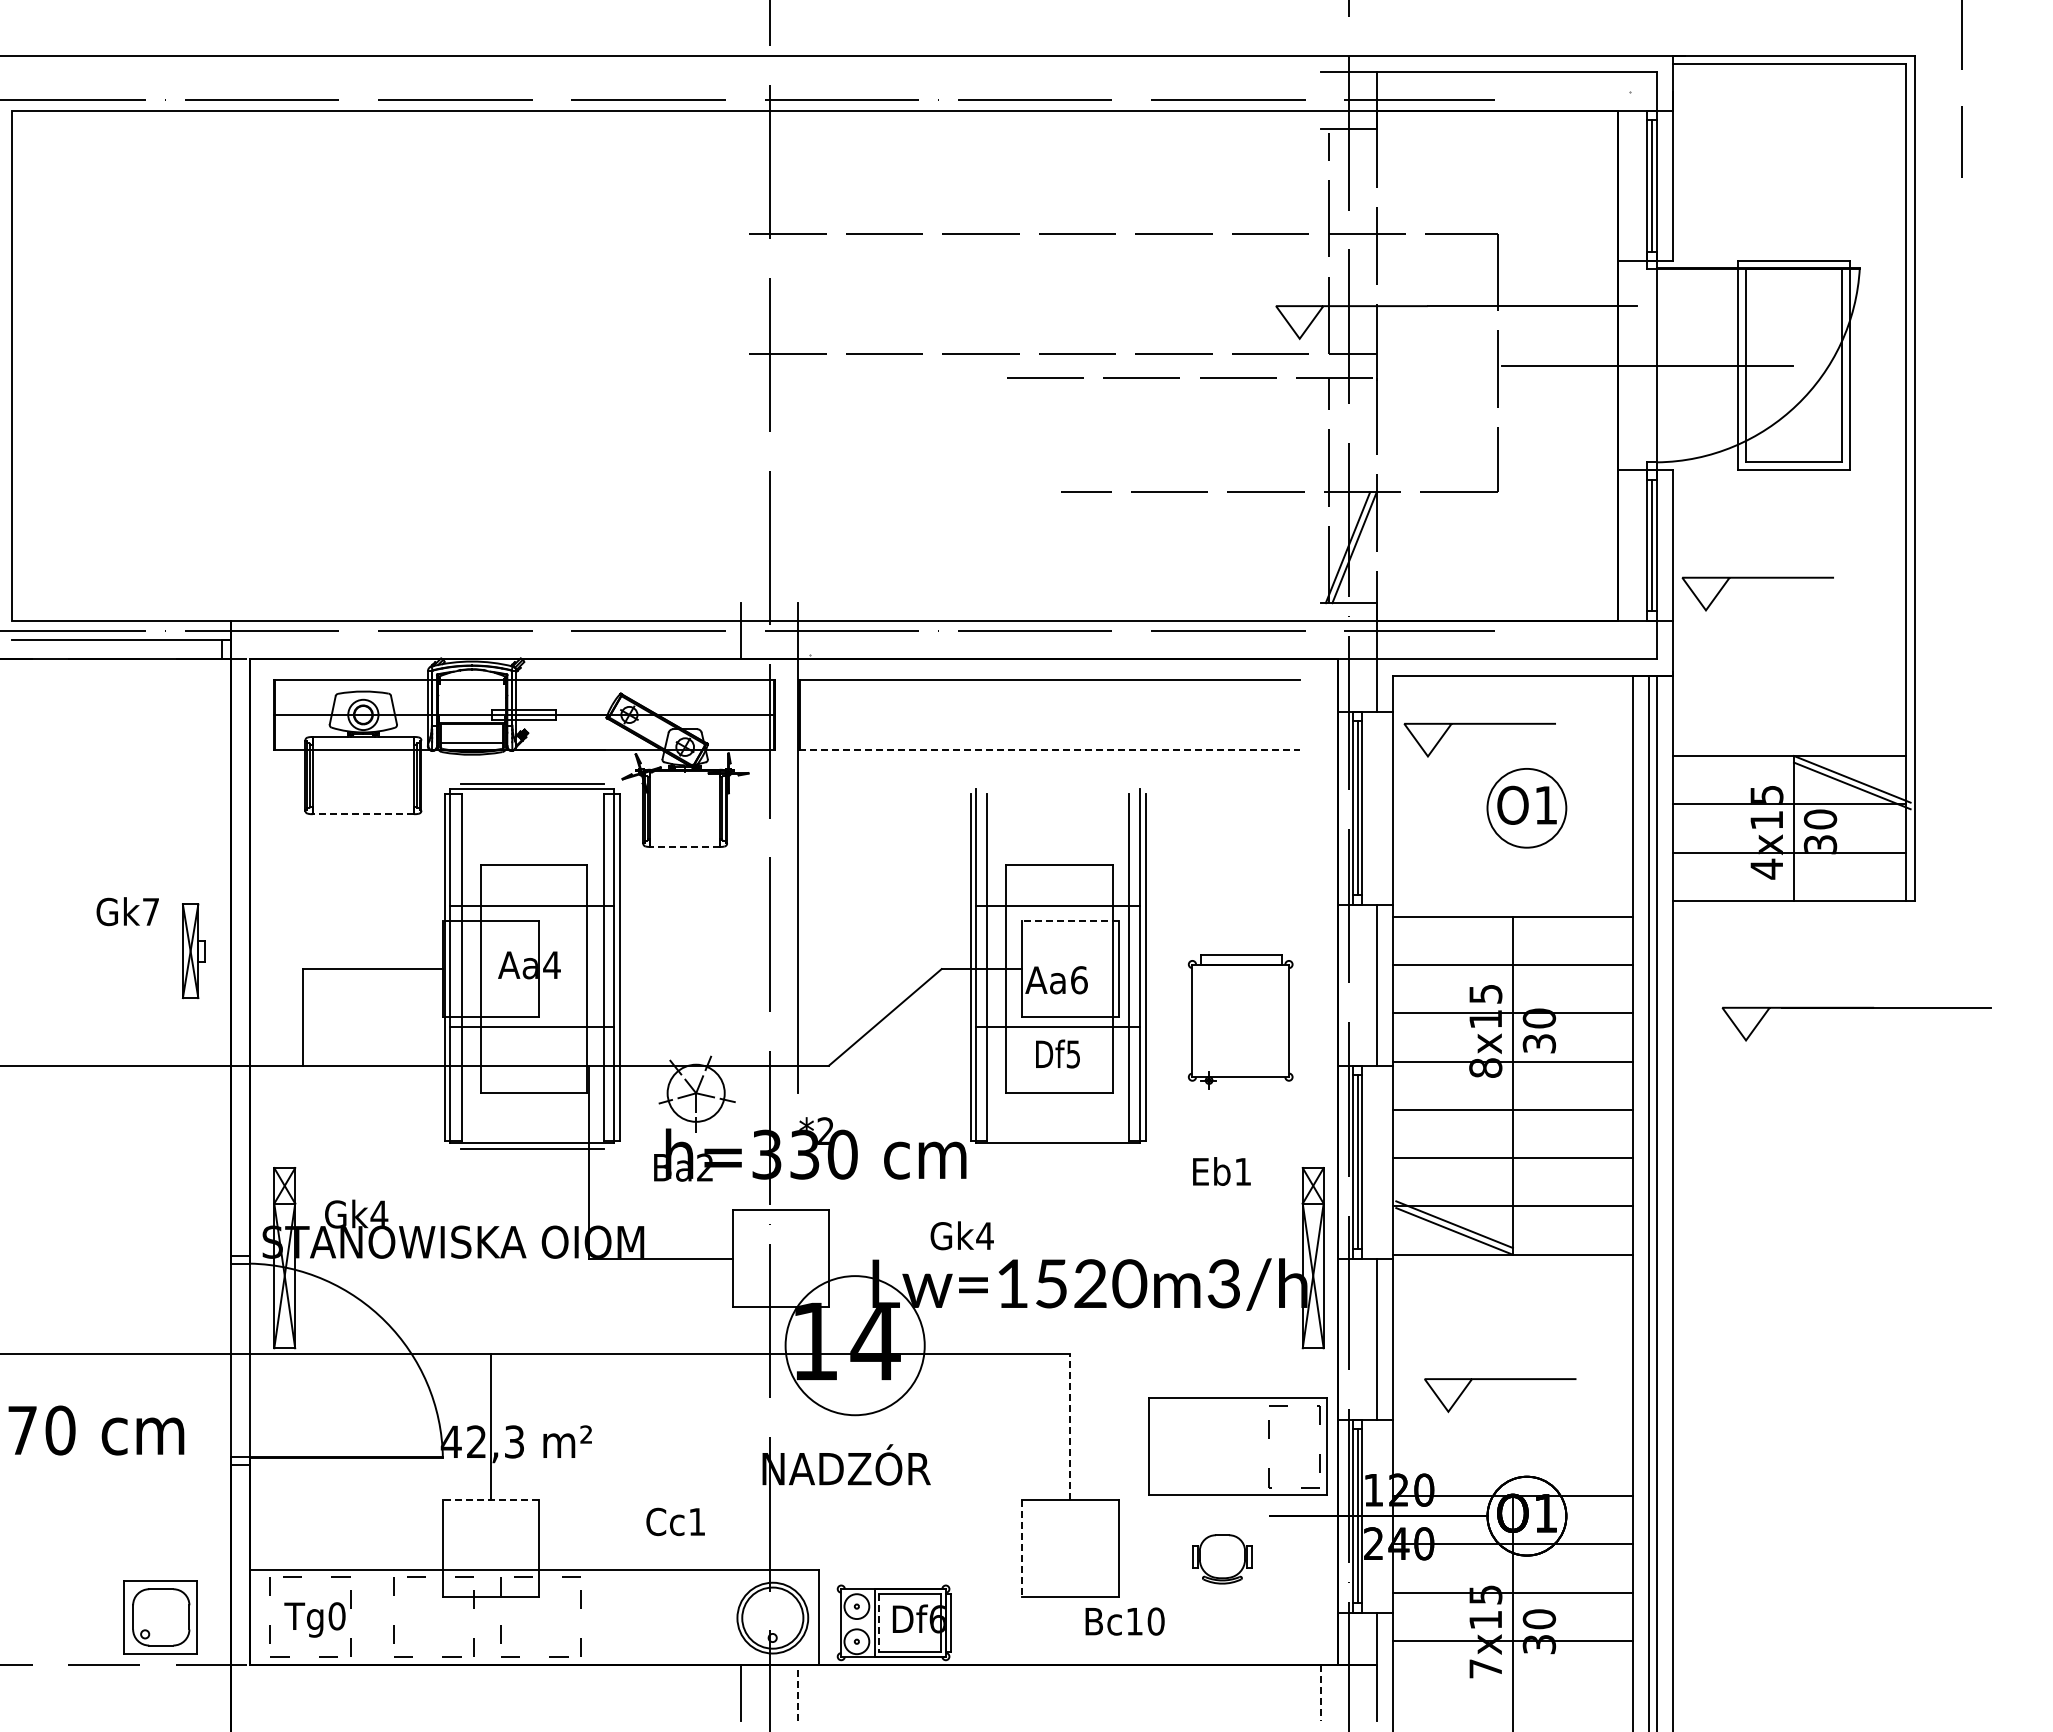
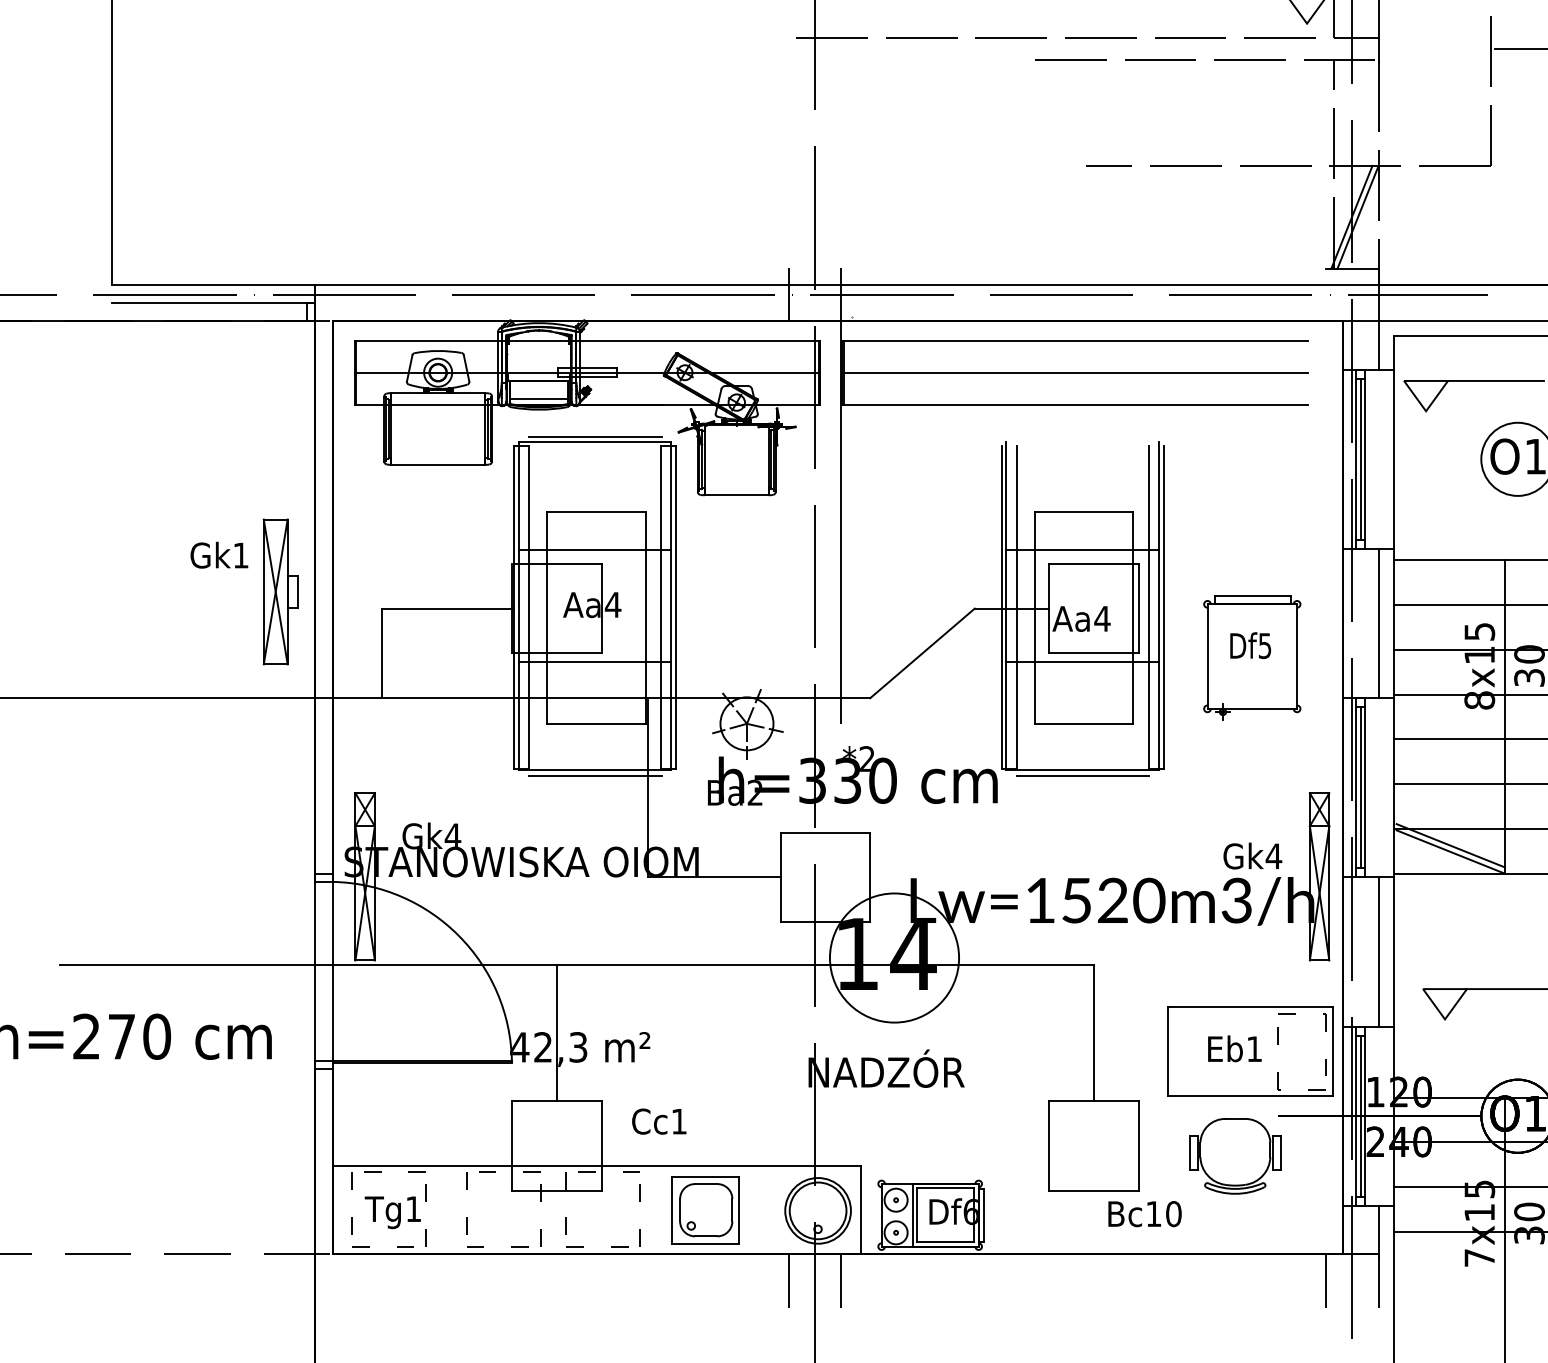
line: (1049, 714) -> (1074, 372), added
line: (1049, 749) -> (1074, 404), dashed -> solid
line: (363, 814) -> (438, 465), dashed -> solid
line: (685, 846) -> (737, 494), dashed -> solid
text: (150, 911) -> (240, 555), Gk7 -> Gk1
line: (1069, 920) -> (1093, 563), dashed -> solid
part: (193, 951) -> (280, 592), size x1.67
text: (1079, 980) -> (1102, 619), Aa6 -> Aa4
text: (1057, 1053) -> (1250, 645), moved
line: (1057, 1149) -> (1082, 775), added
text: (1221, 1171) -> (1234, 1048), moved
text: (961, 1235) -> (1252, 855), moved
line: (1070, 1426) -> (1094, 1033), dashed -> solid
line: (490, 1500) -> (556, 1101), dashed -> solid
text: (675, 1521) -> (659, 1121), moved
line: (1022, 1548) -> (1049, 1146), dashed -> solid
part: (1222, 1559) -> (1235, 1156), size x1.67
text: (336, 1616) -> (413, 1209), Tg0 -> Tg1
part: (160, 1617) -> (705, 1210), moved
line: (879, 1622) -> (917, 1214), dashed -> solid
line: (797, 1692) -> (841, 1279), dashed -> solid
line: (1320, 1693) -> (1326, 1280), dashed -> solid

